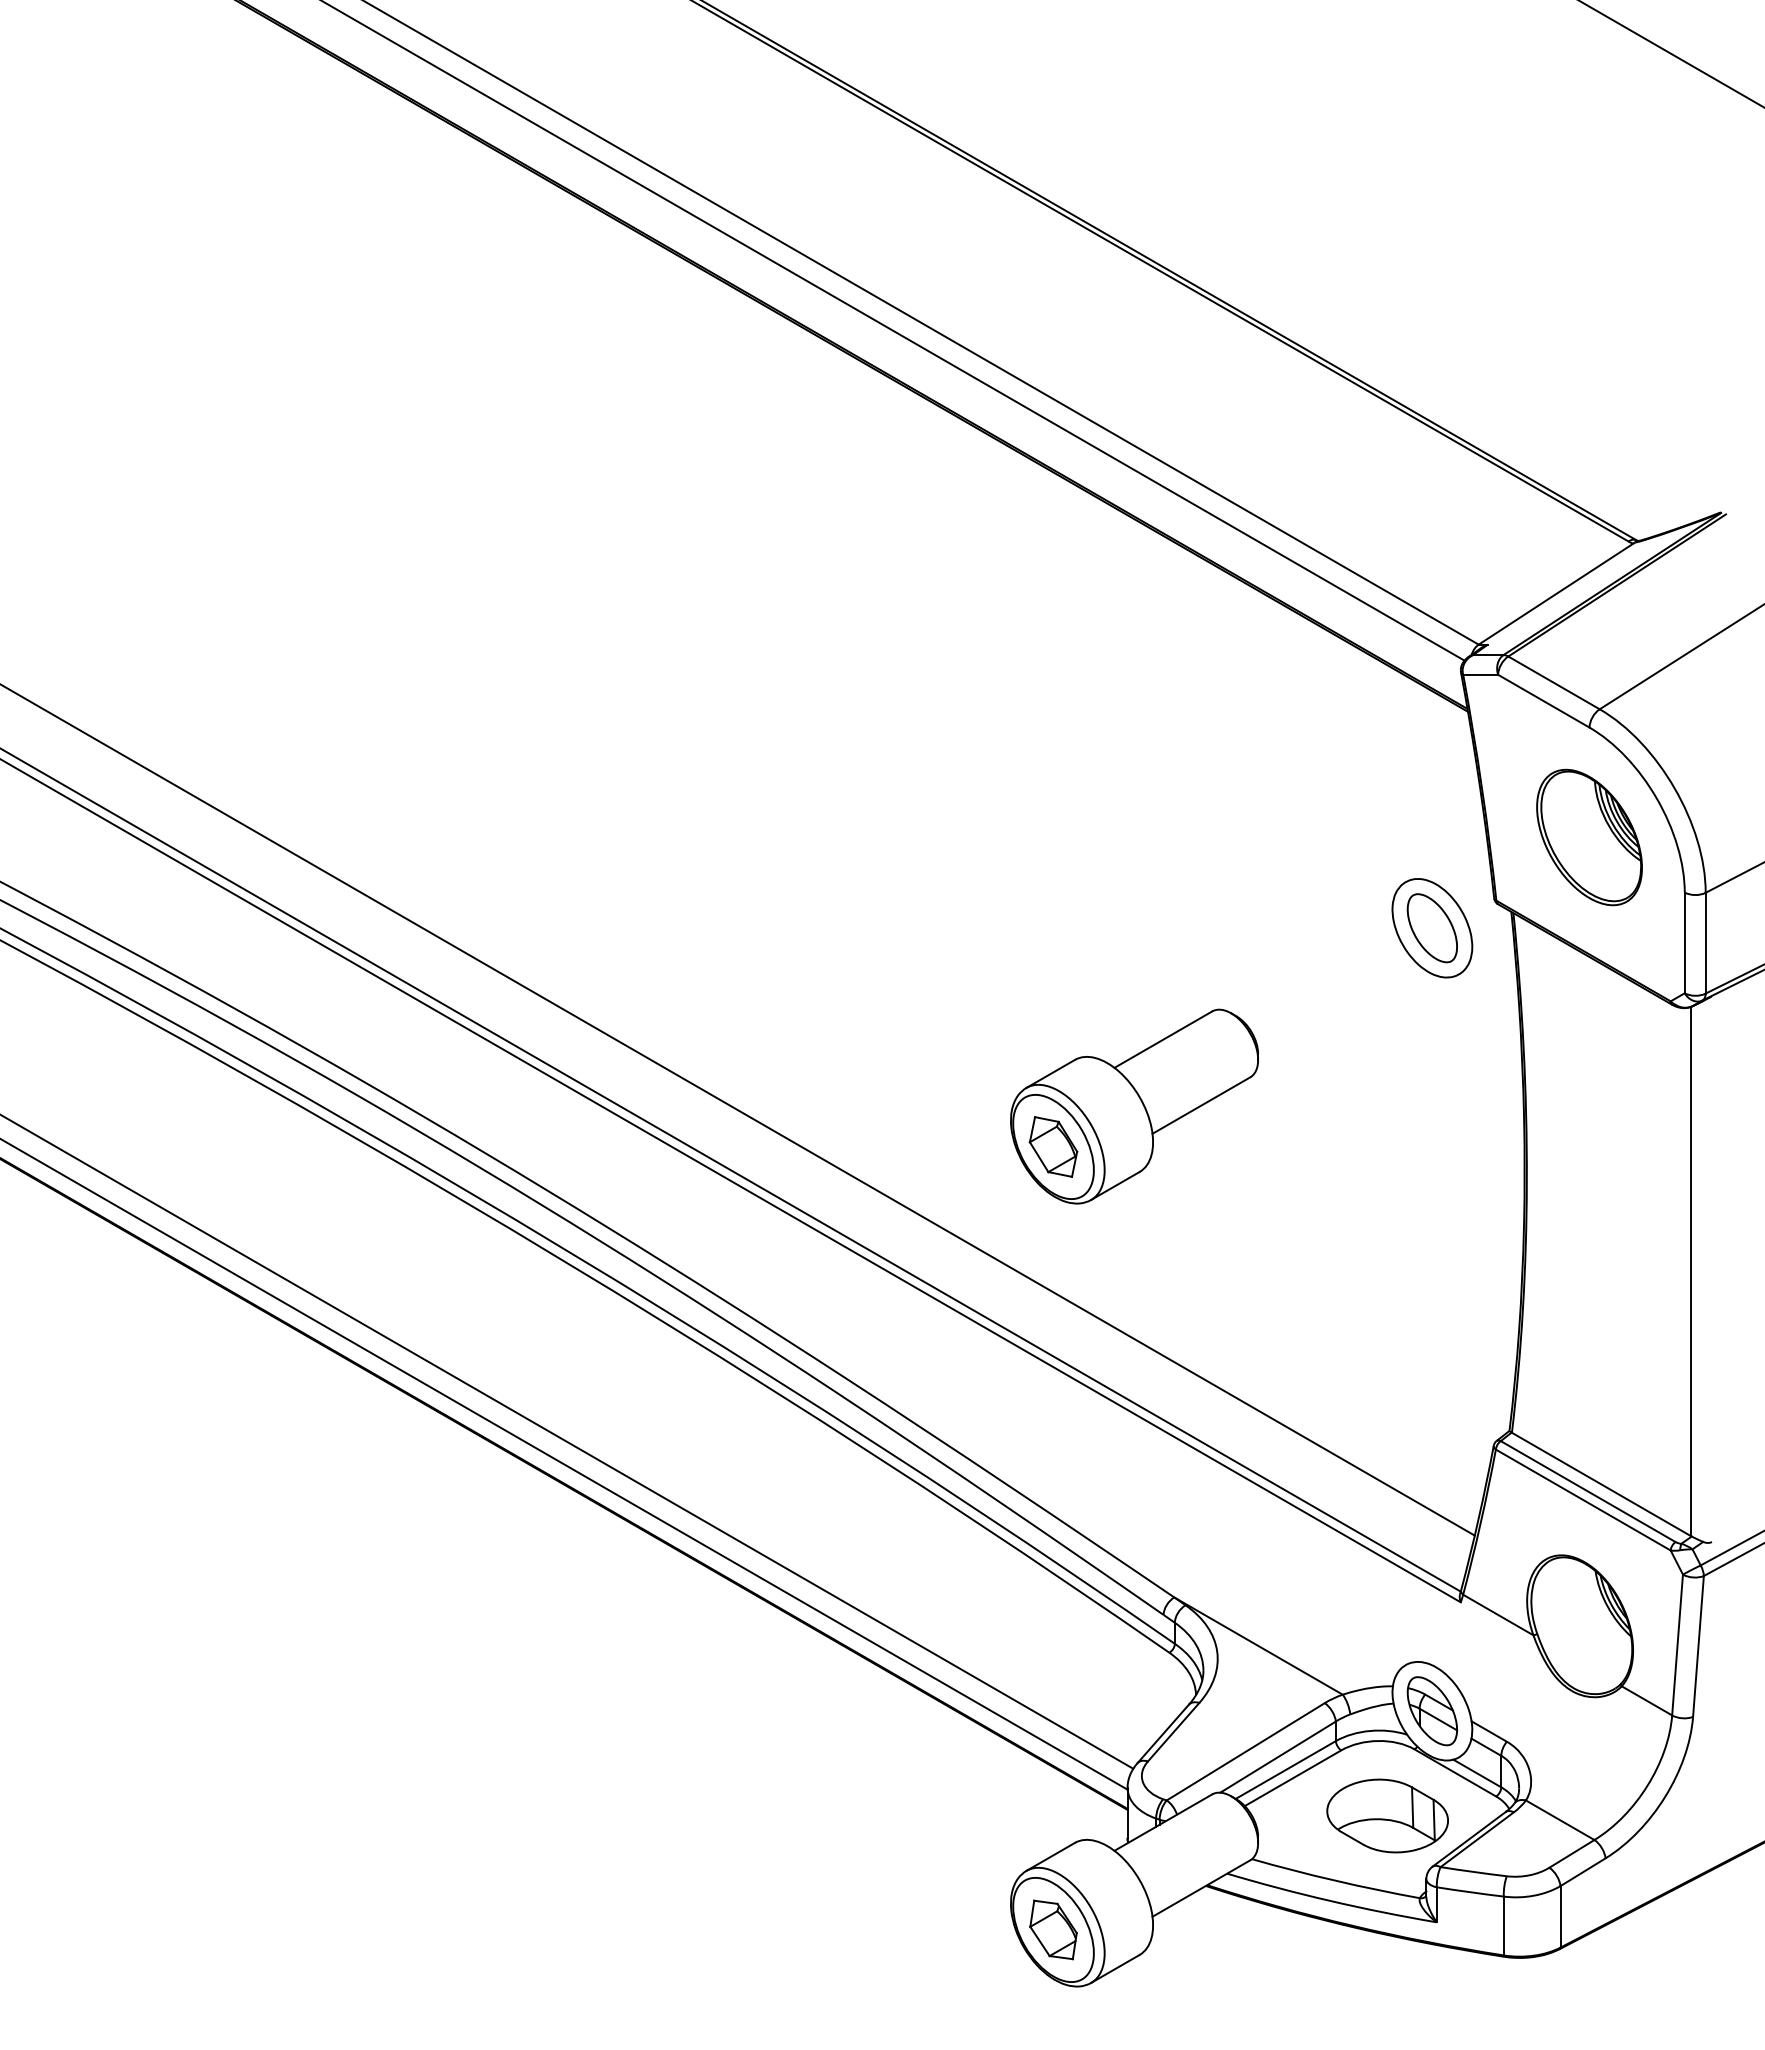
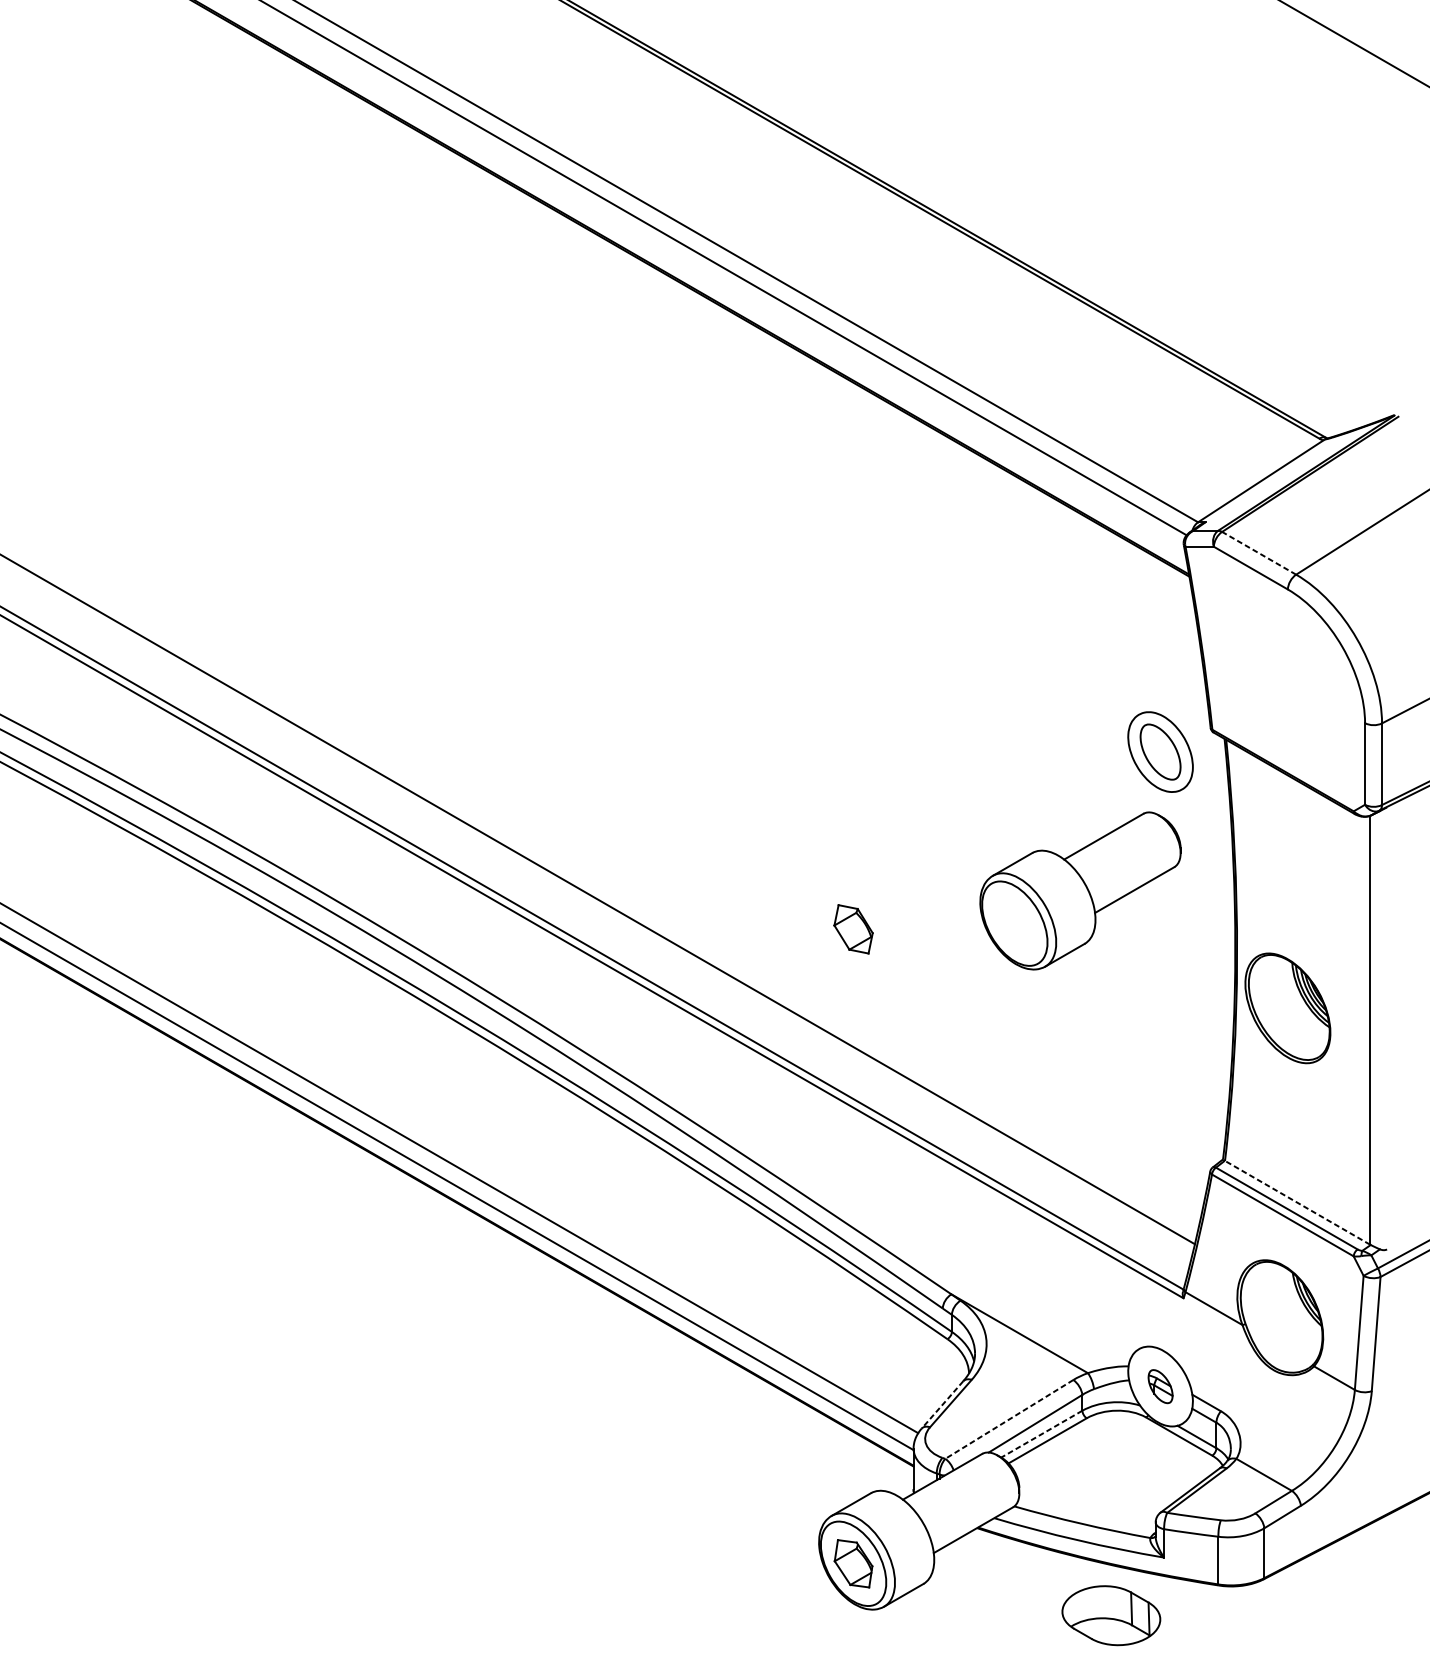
line: (1554, 682) -> (1259, 552), solid -> dashed
part: (1589, 837) -> (1287, 1008), moved
part: (1134, 1106) -> (1080, 890), moved
line: (1601, 1484) -> (1297, 1202), solid -> dashed
part: (1432, 1711) -> (1160, 1386), size x0.6
line: (1163, 1733) -> (942, 1404), solid -> dashed
line: (1245, 1751) -> (1009, 1419), solid -> dashed
line: (1285, 1770) -> (1041, 1434), solid -> dashed
part: (1387, 1815) -> (1111, 1615), moved

